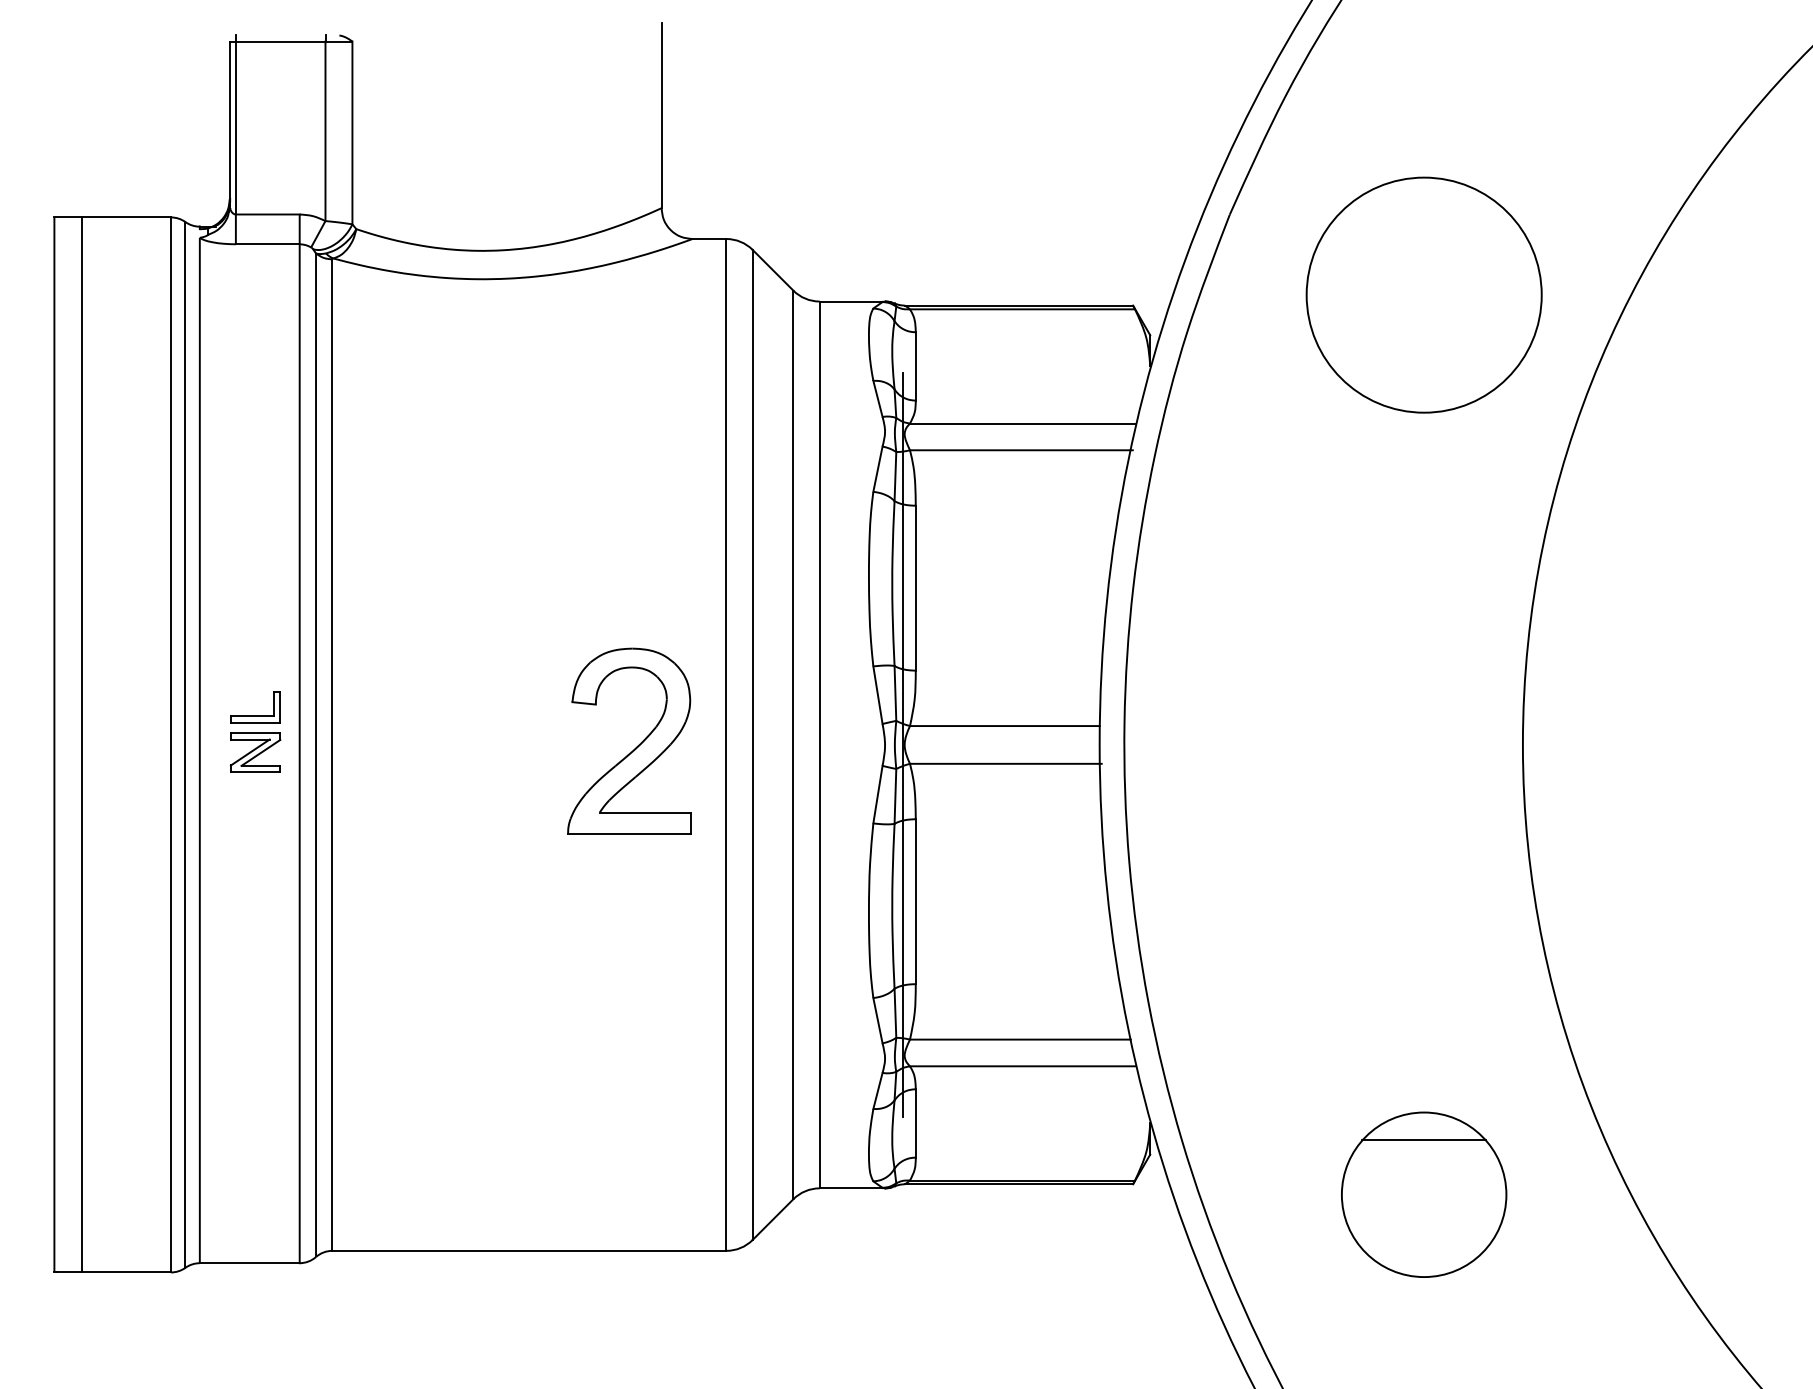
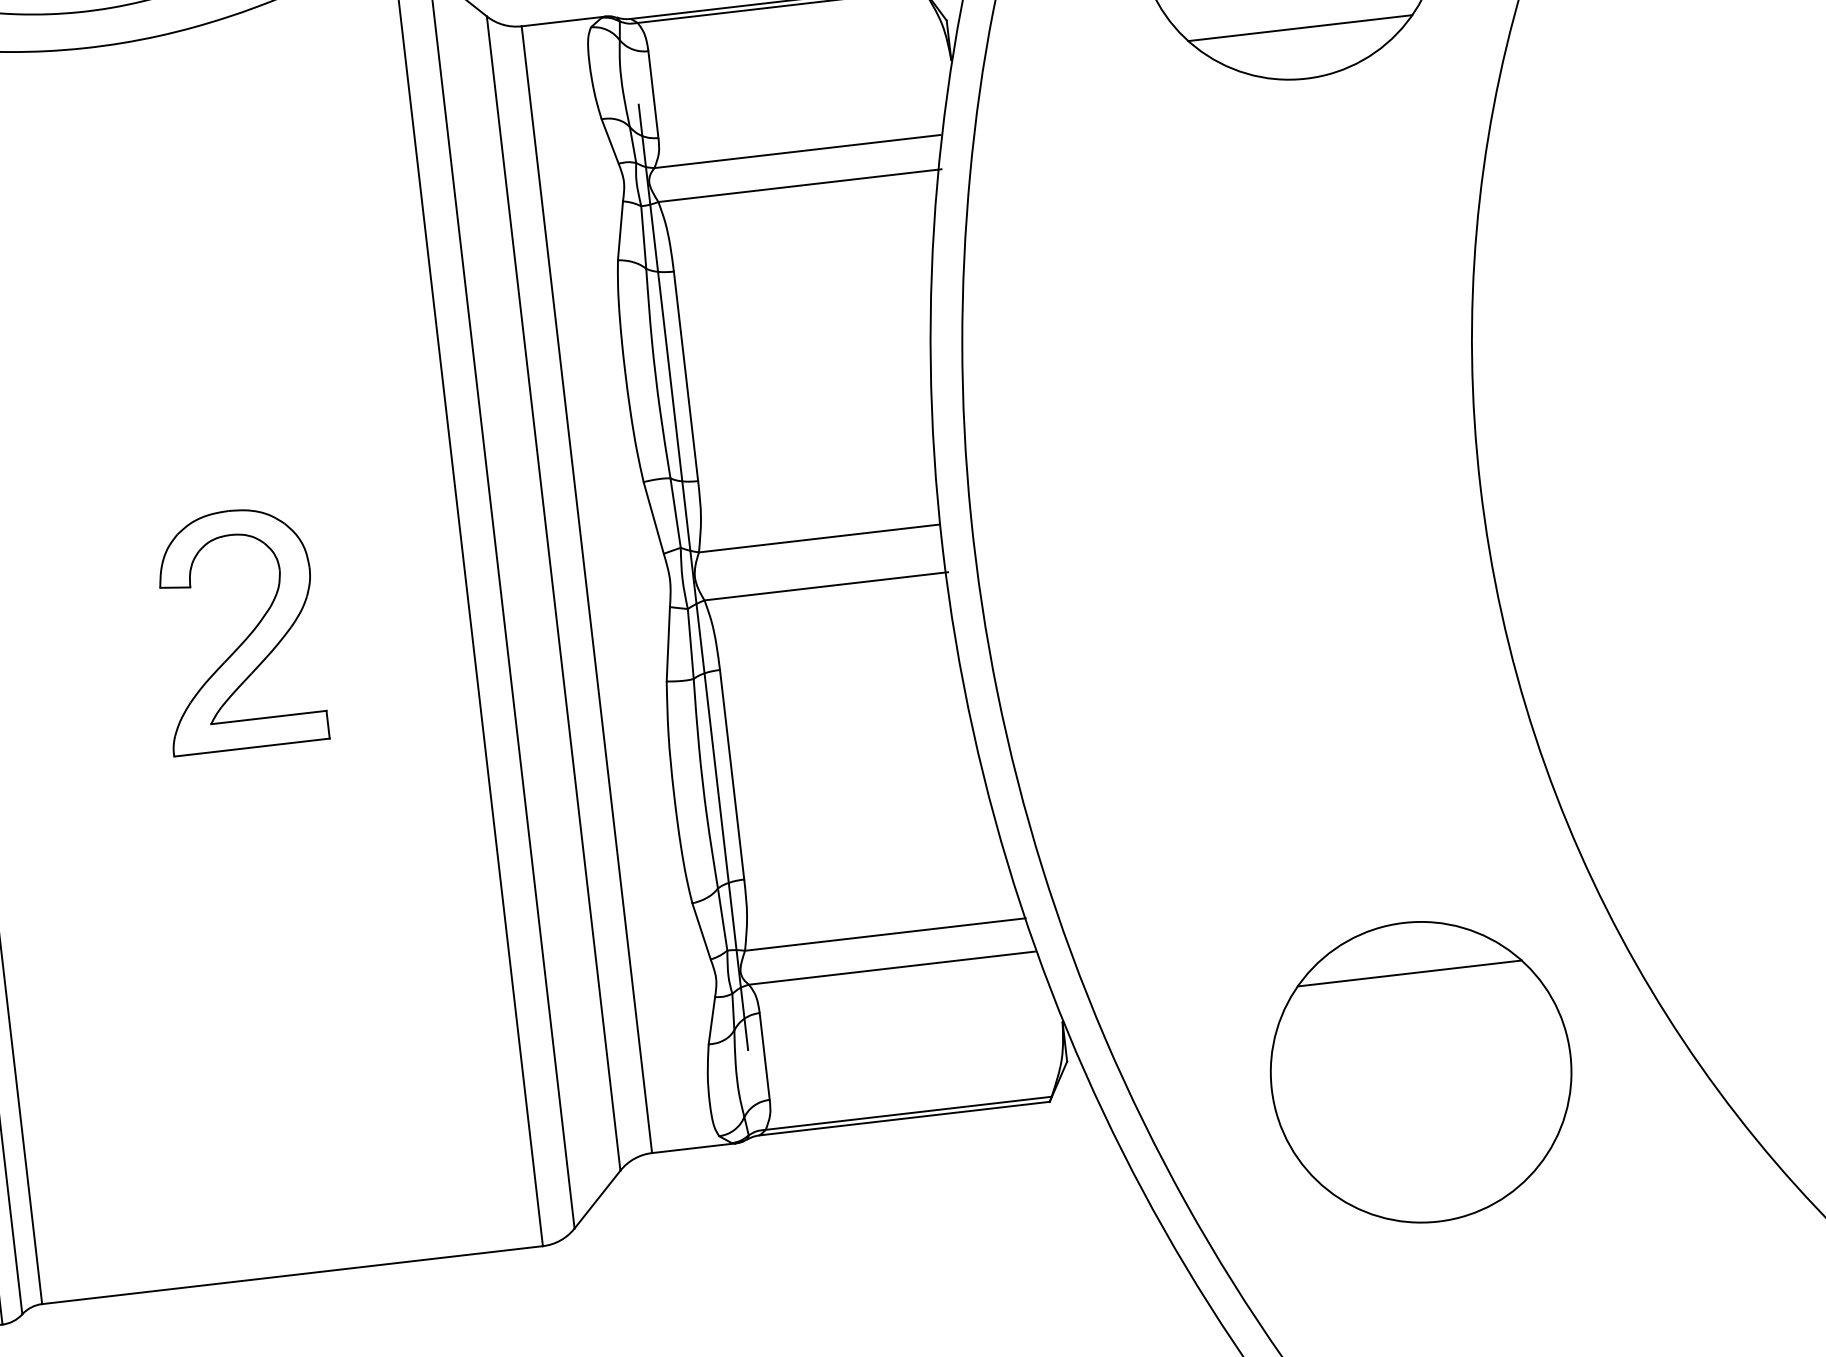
line: (1424, 372) -> (1300, 27), added
part: (636, 746) -> (248, 634), moved
part: (1423, 1194) -> (1420, 1072), size x1.43

